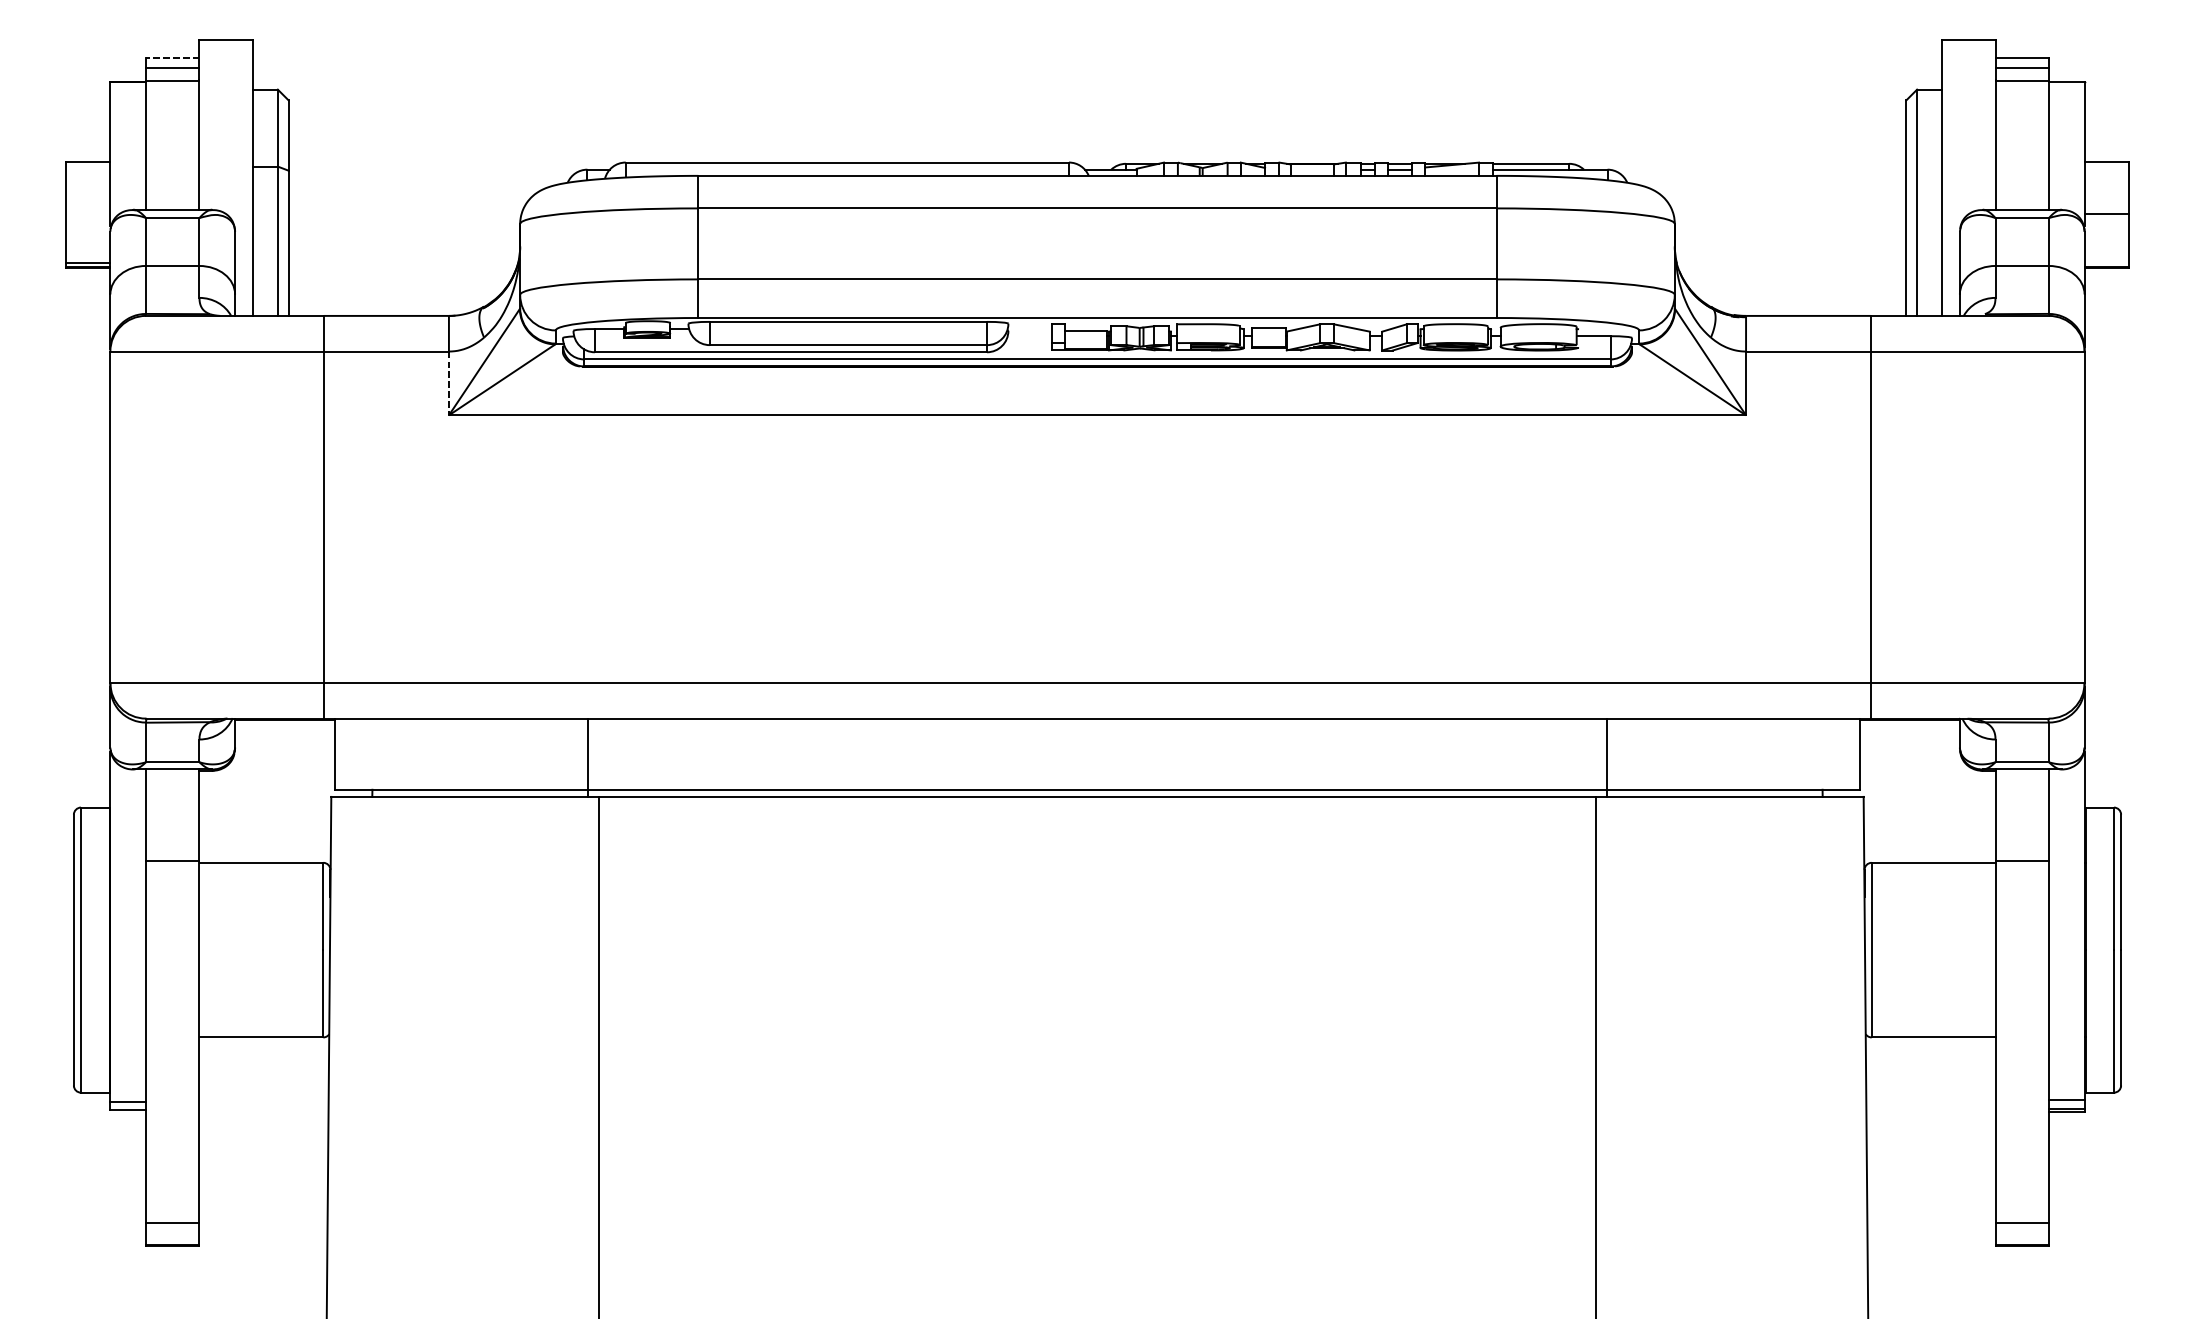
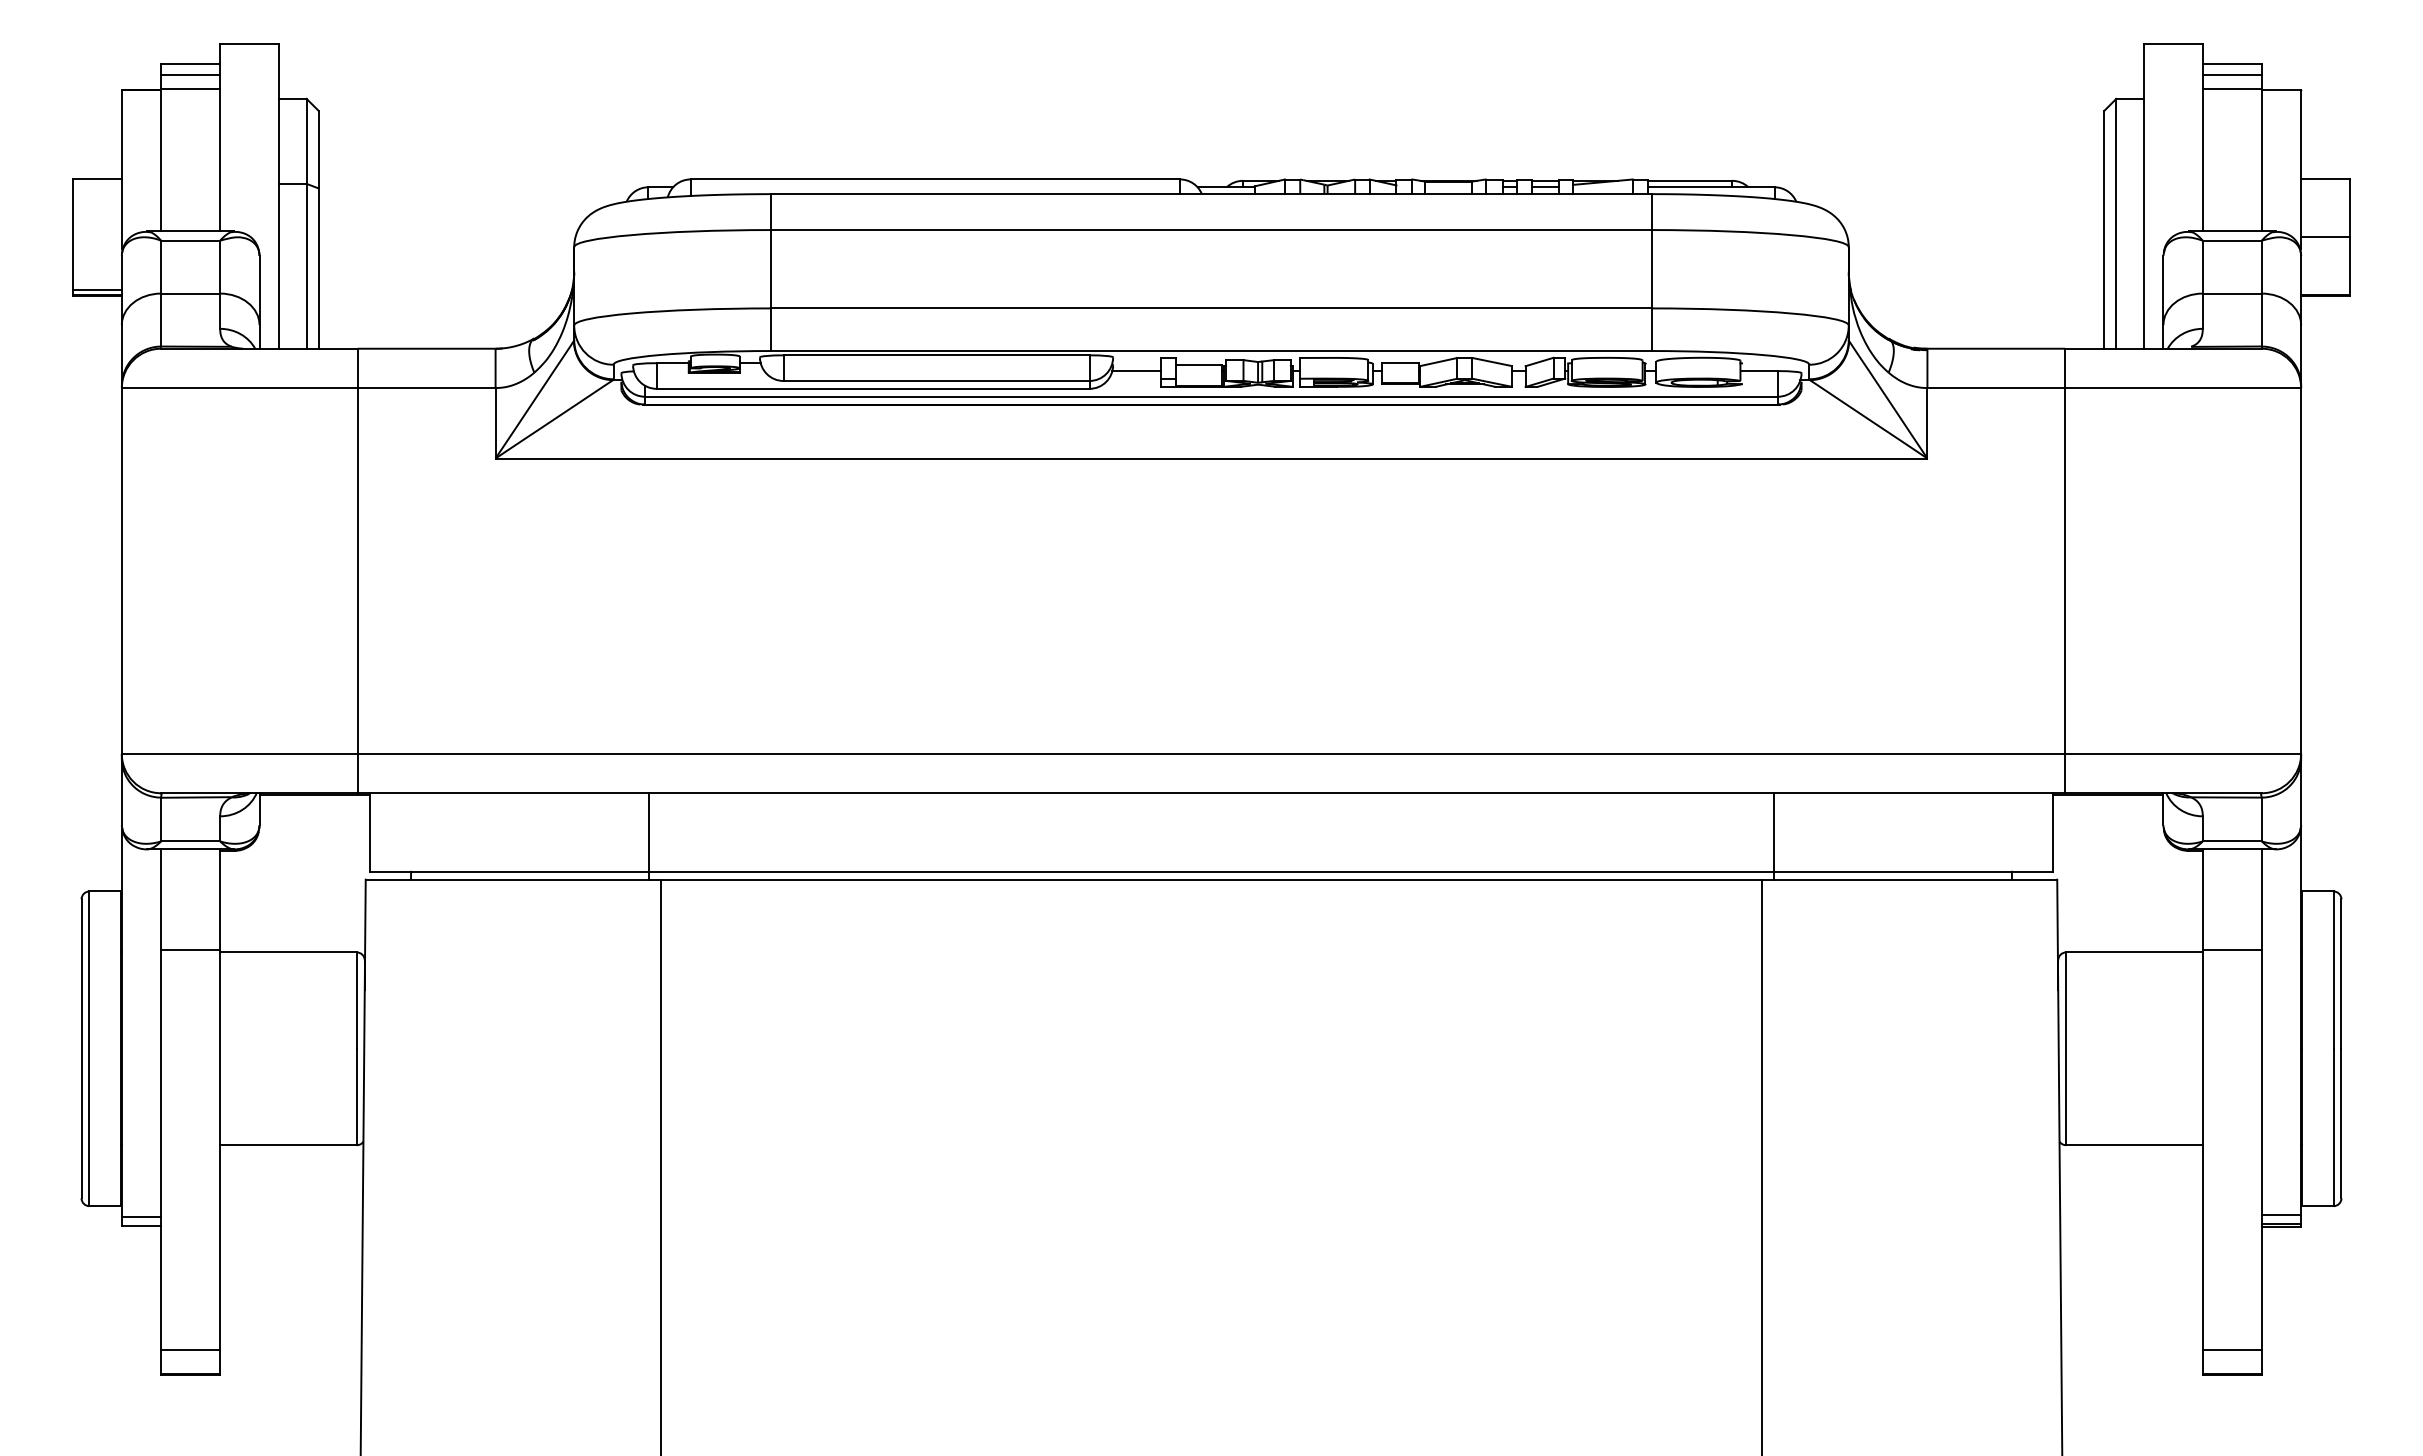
line: (172, 57) -> (190, 63), dashed -> solid
line: (1029, 336) -> (1136, 371), added
line: (448, 383) -> (495, 423), dashed -> solid

